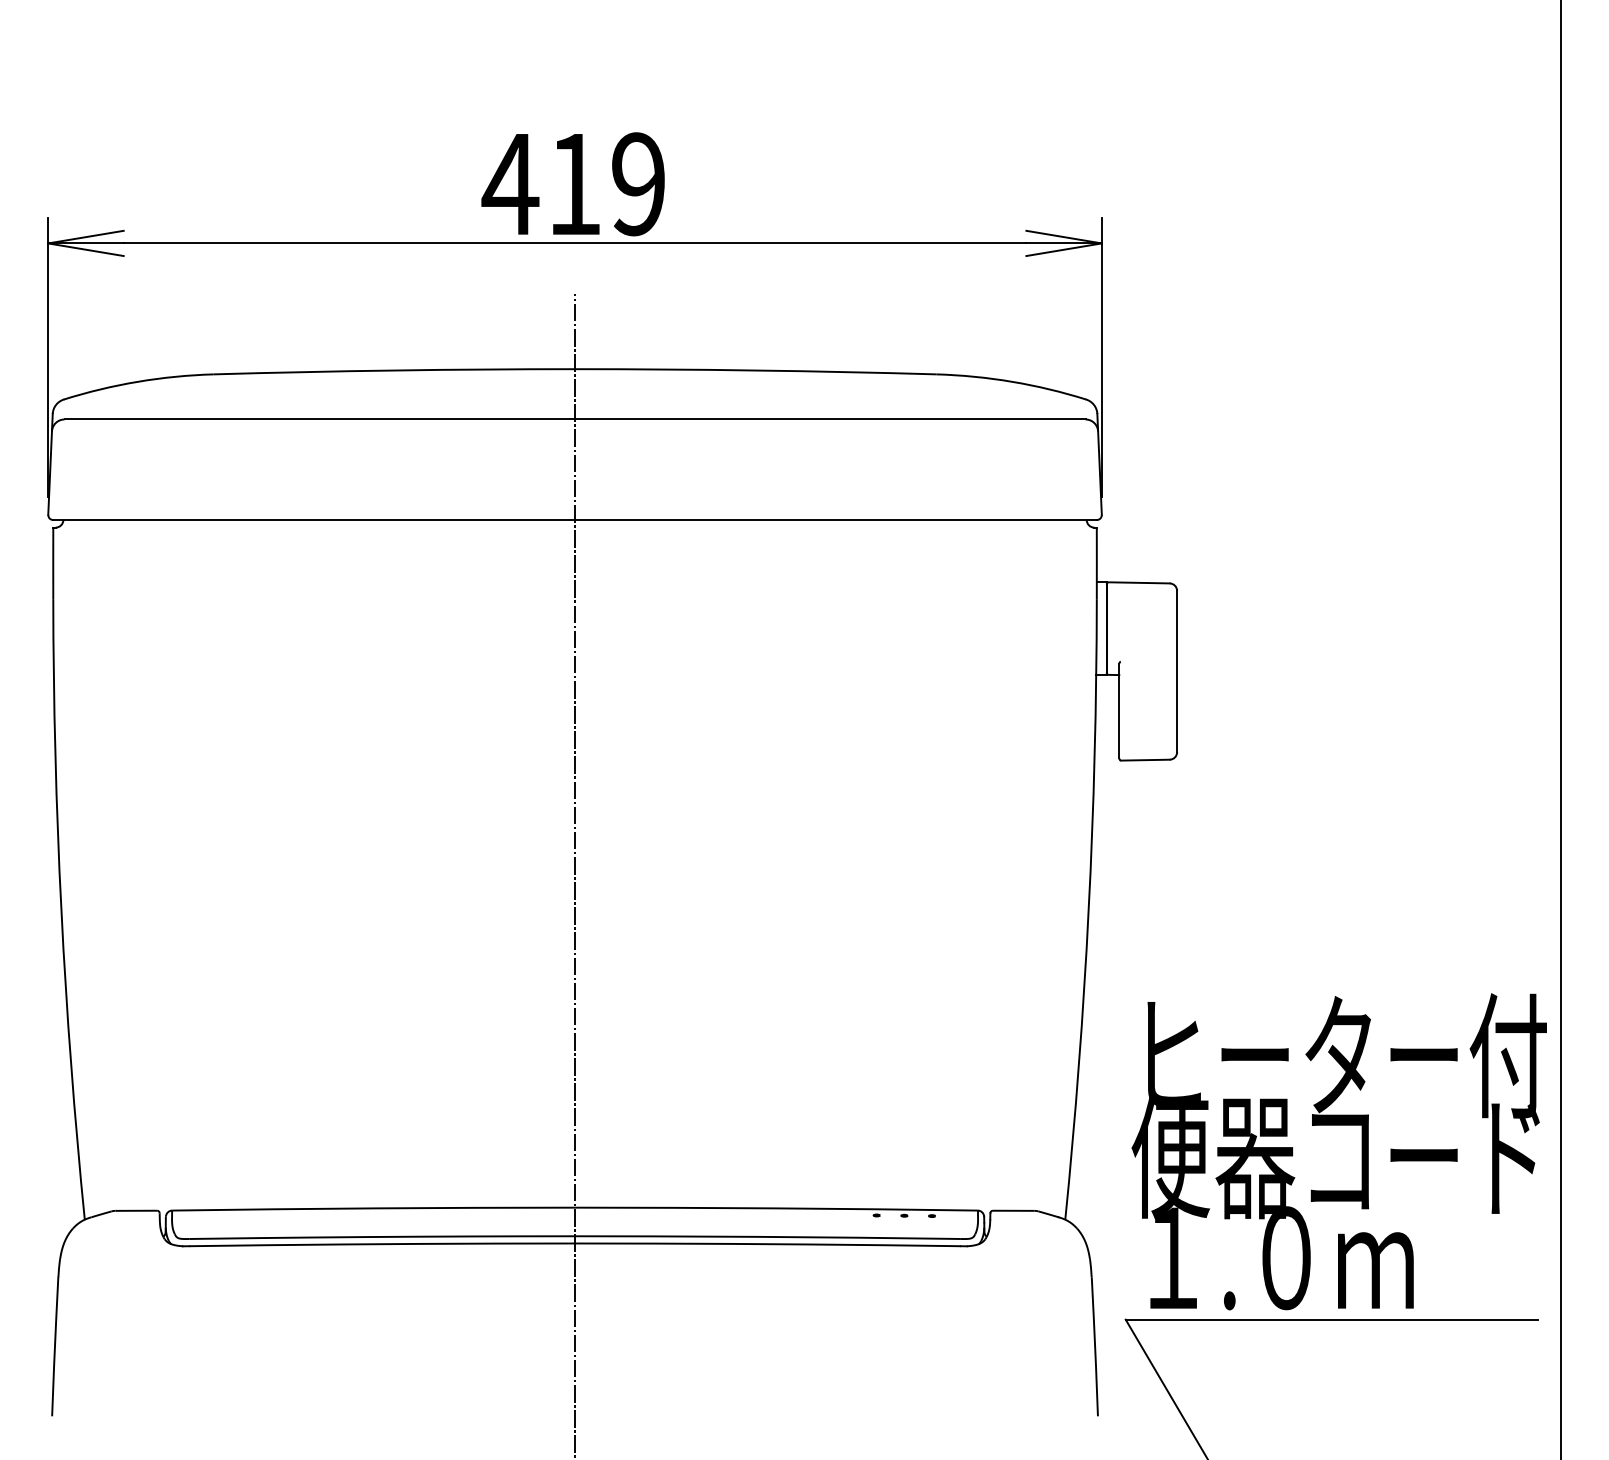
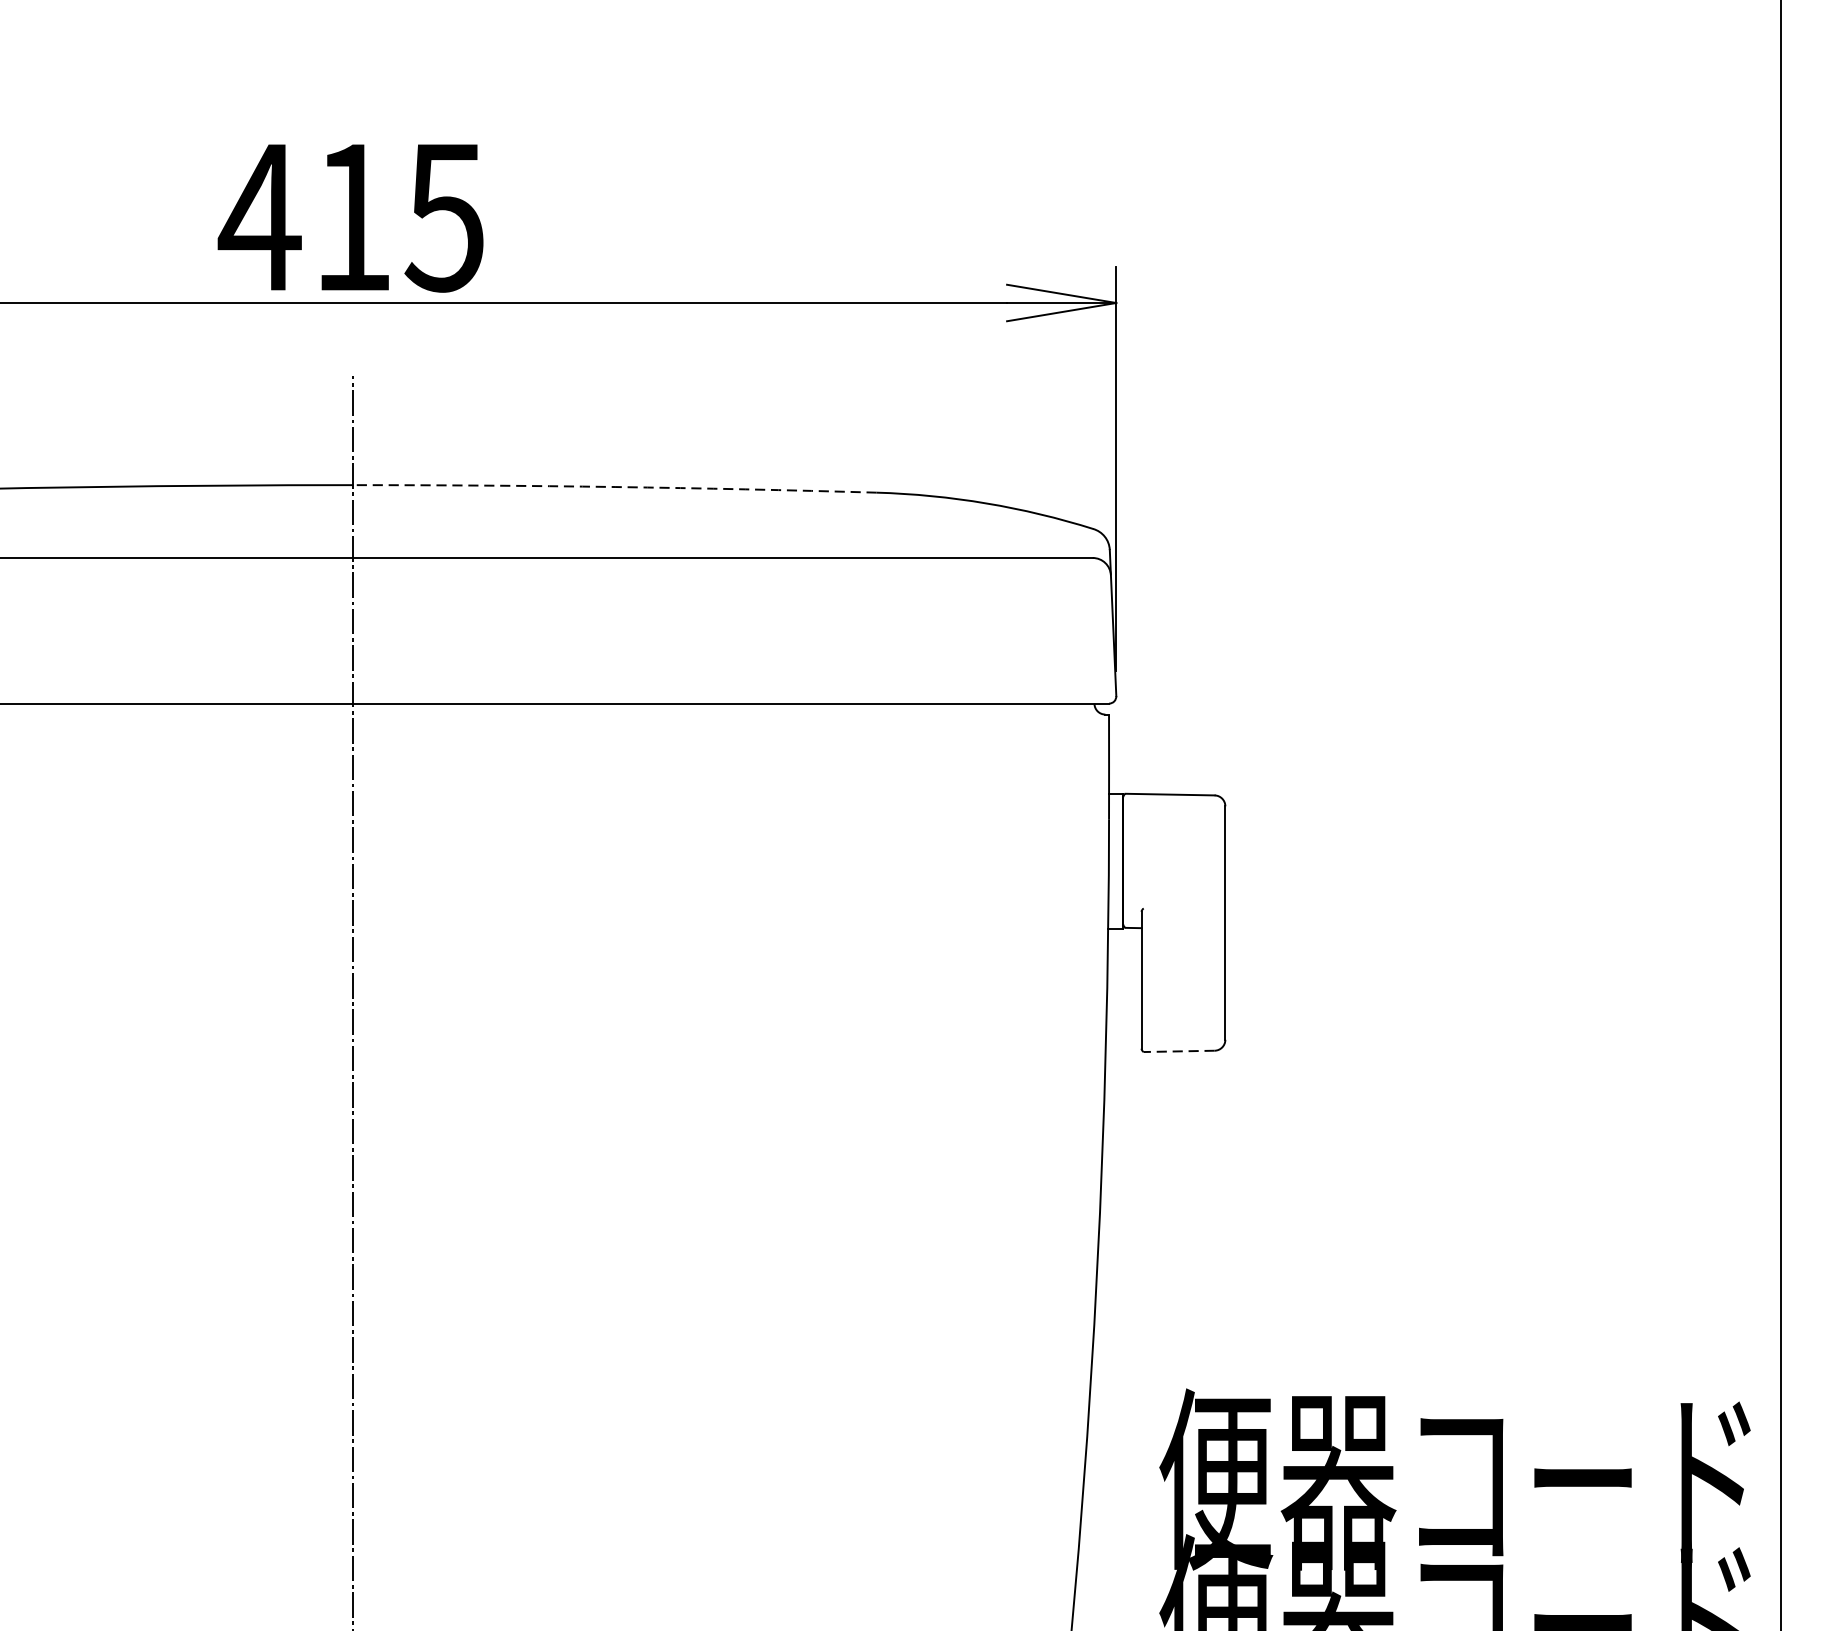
text: (637, 184) -> (443, 217), 419 -> 415
arc: (755, 370) -> (614, 487), solid -> dashed
line: (1144, 760) -> (1178, 1051), solid -> dashed
text: (1338, 1055) -> (1459, 1479), ヒーター付 -> 便器コード

